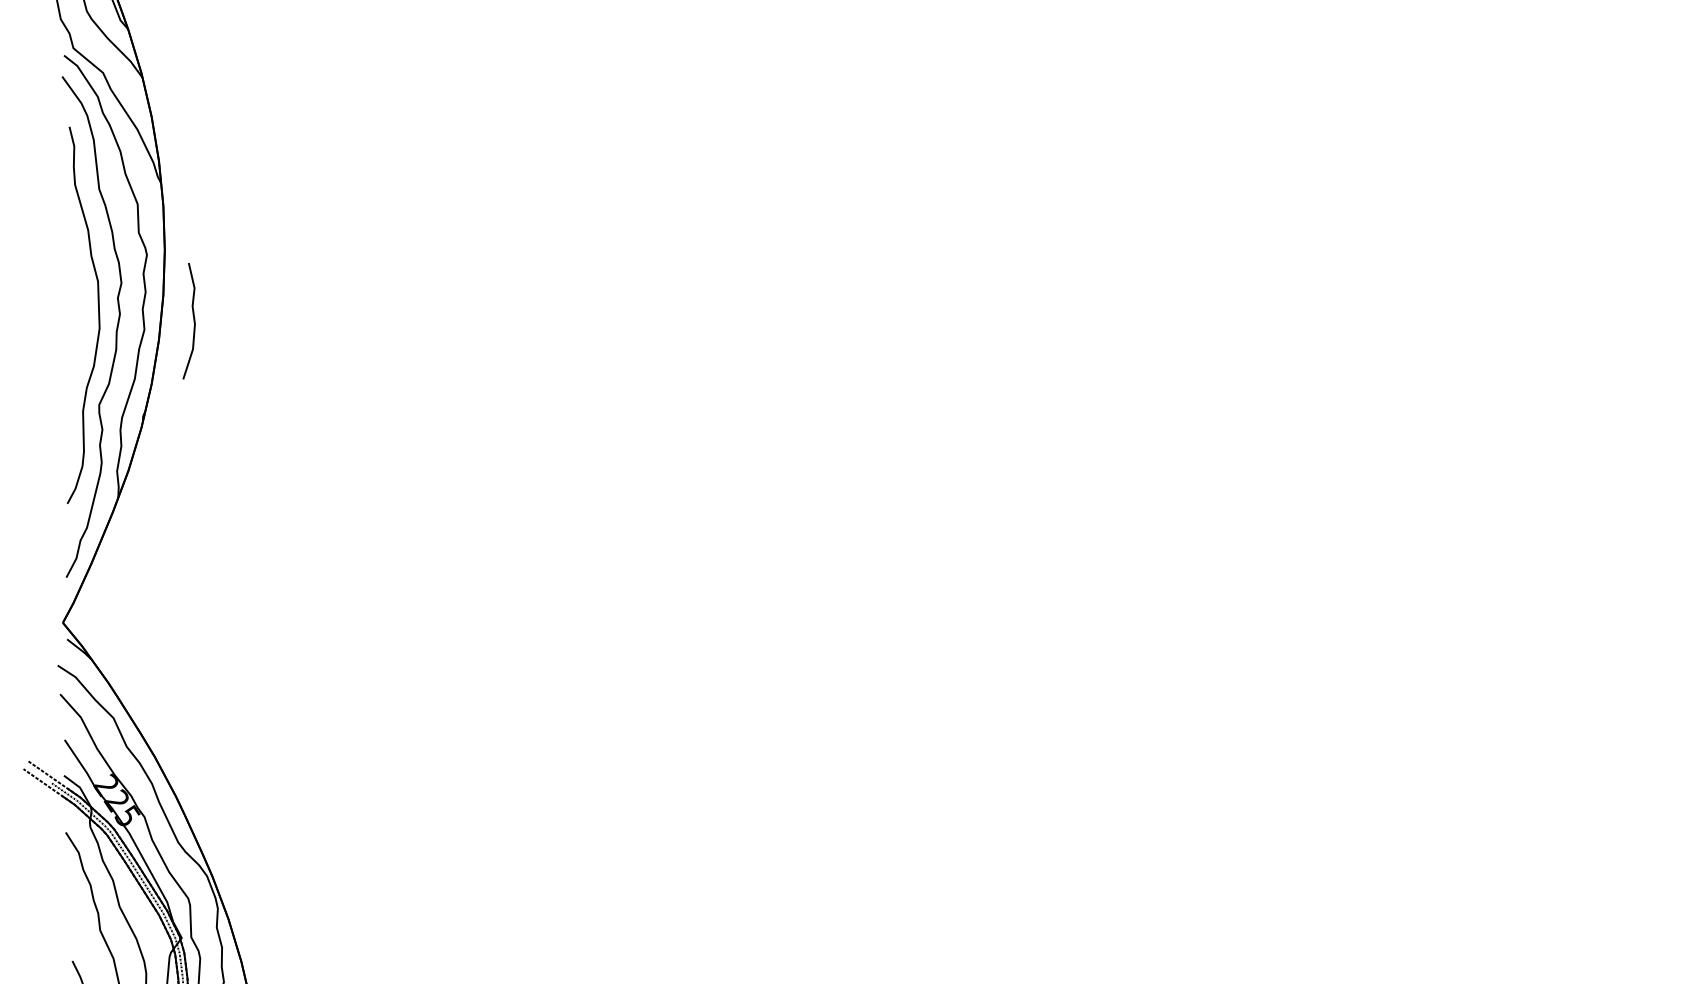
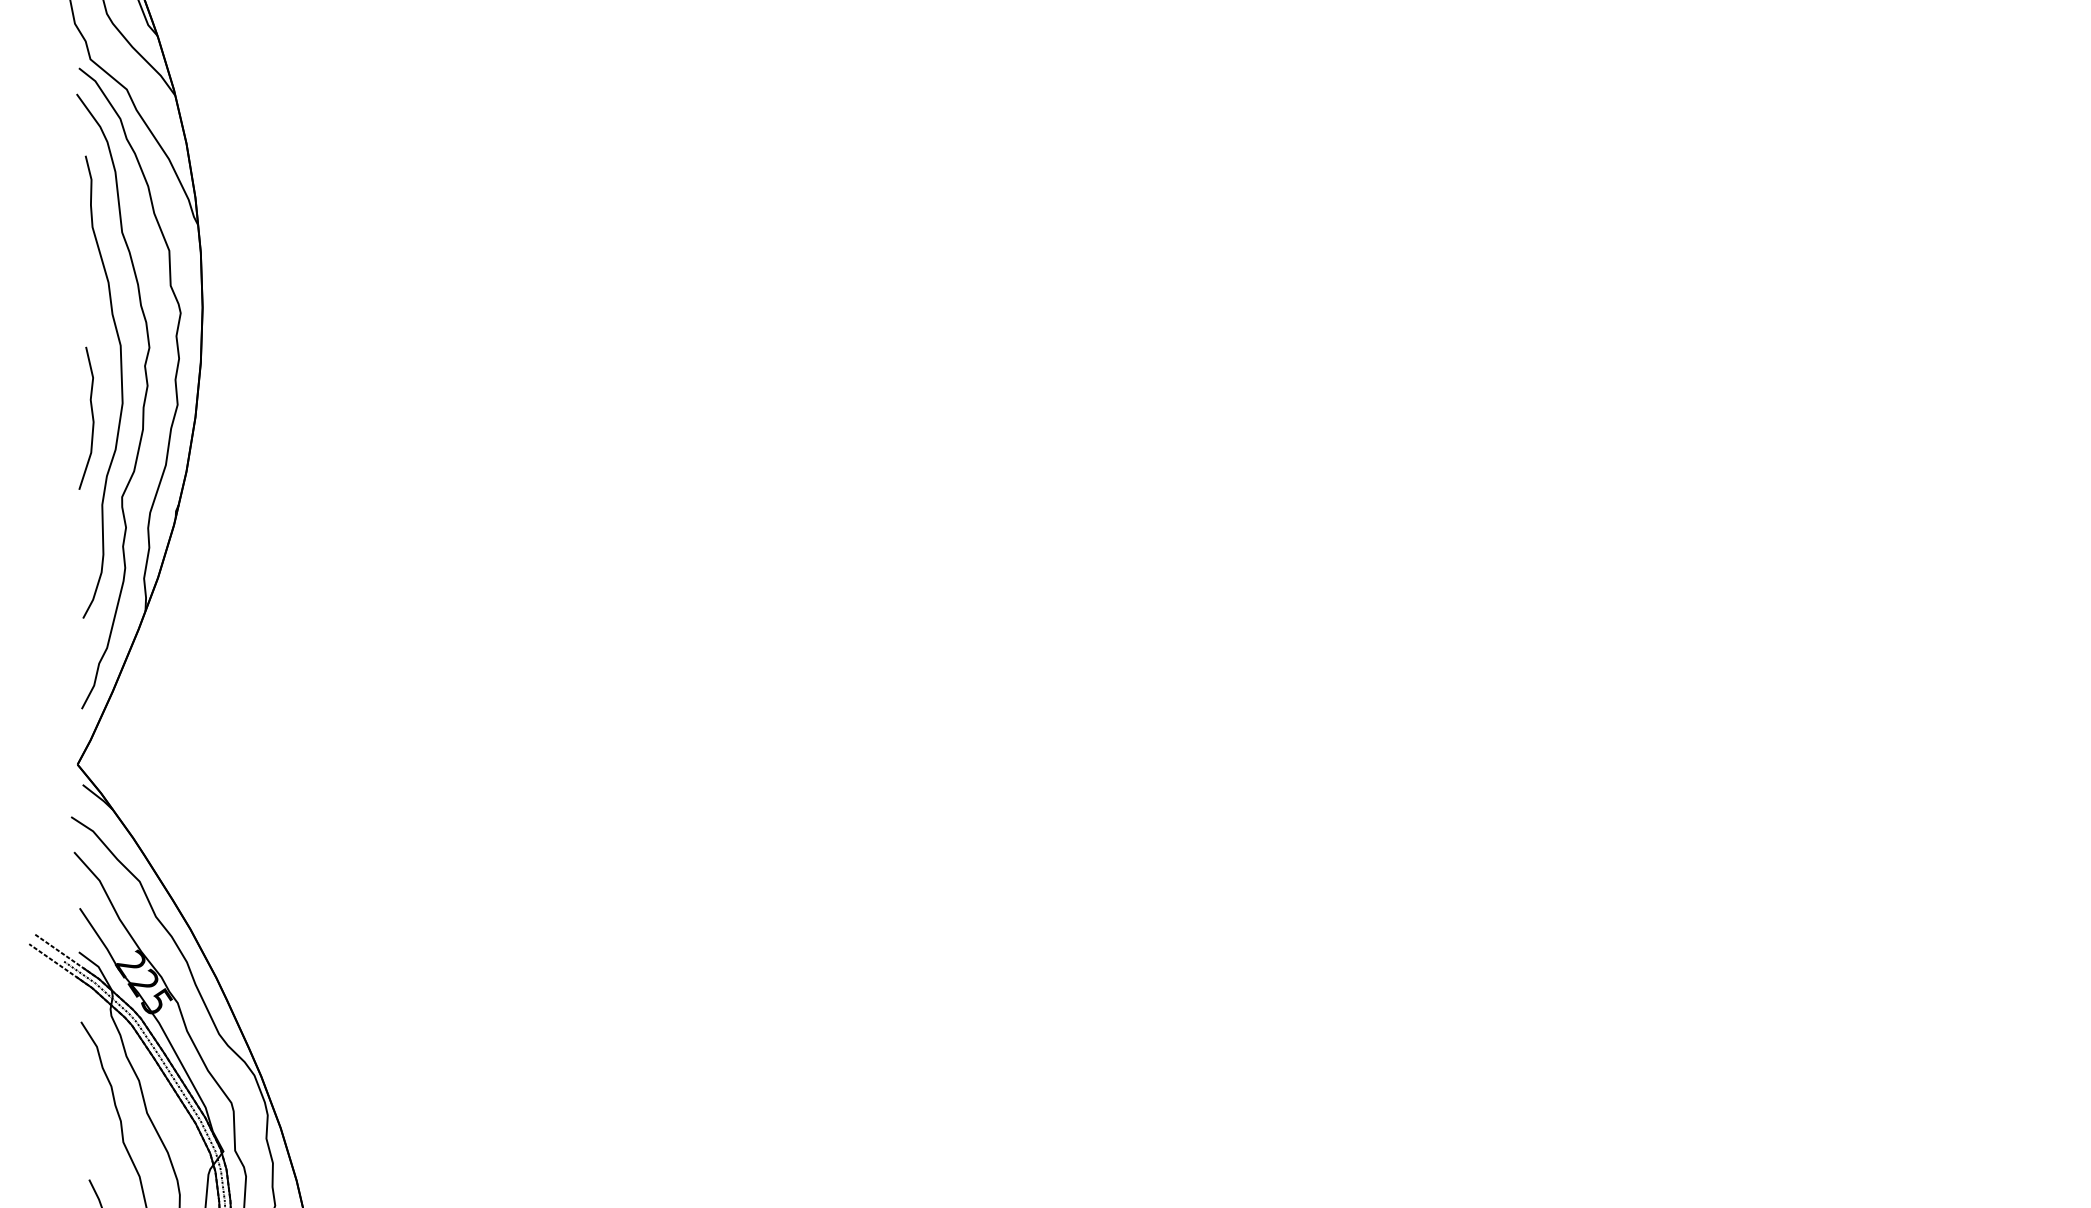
curve: (193, 318) -> (91, 415), moved

